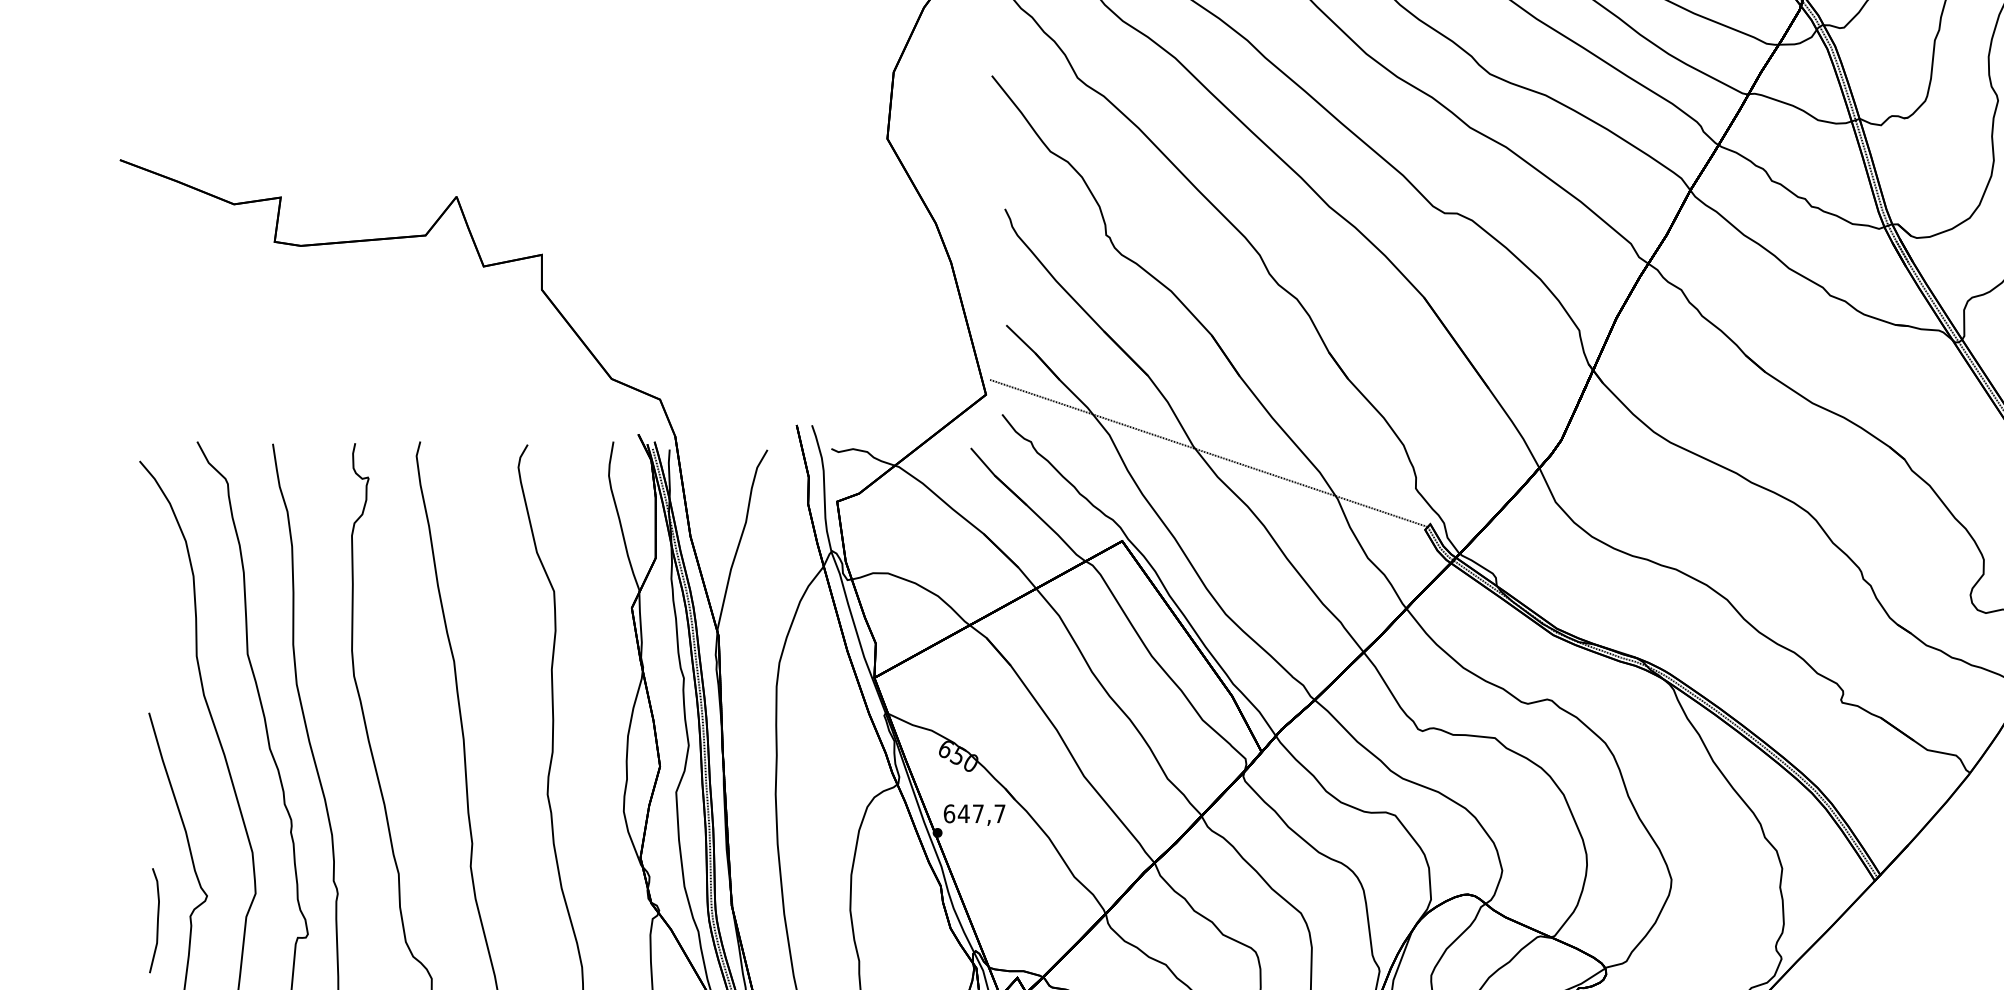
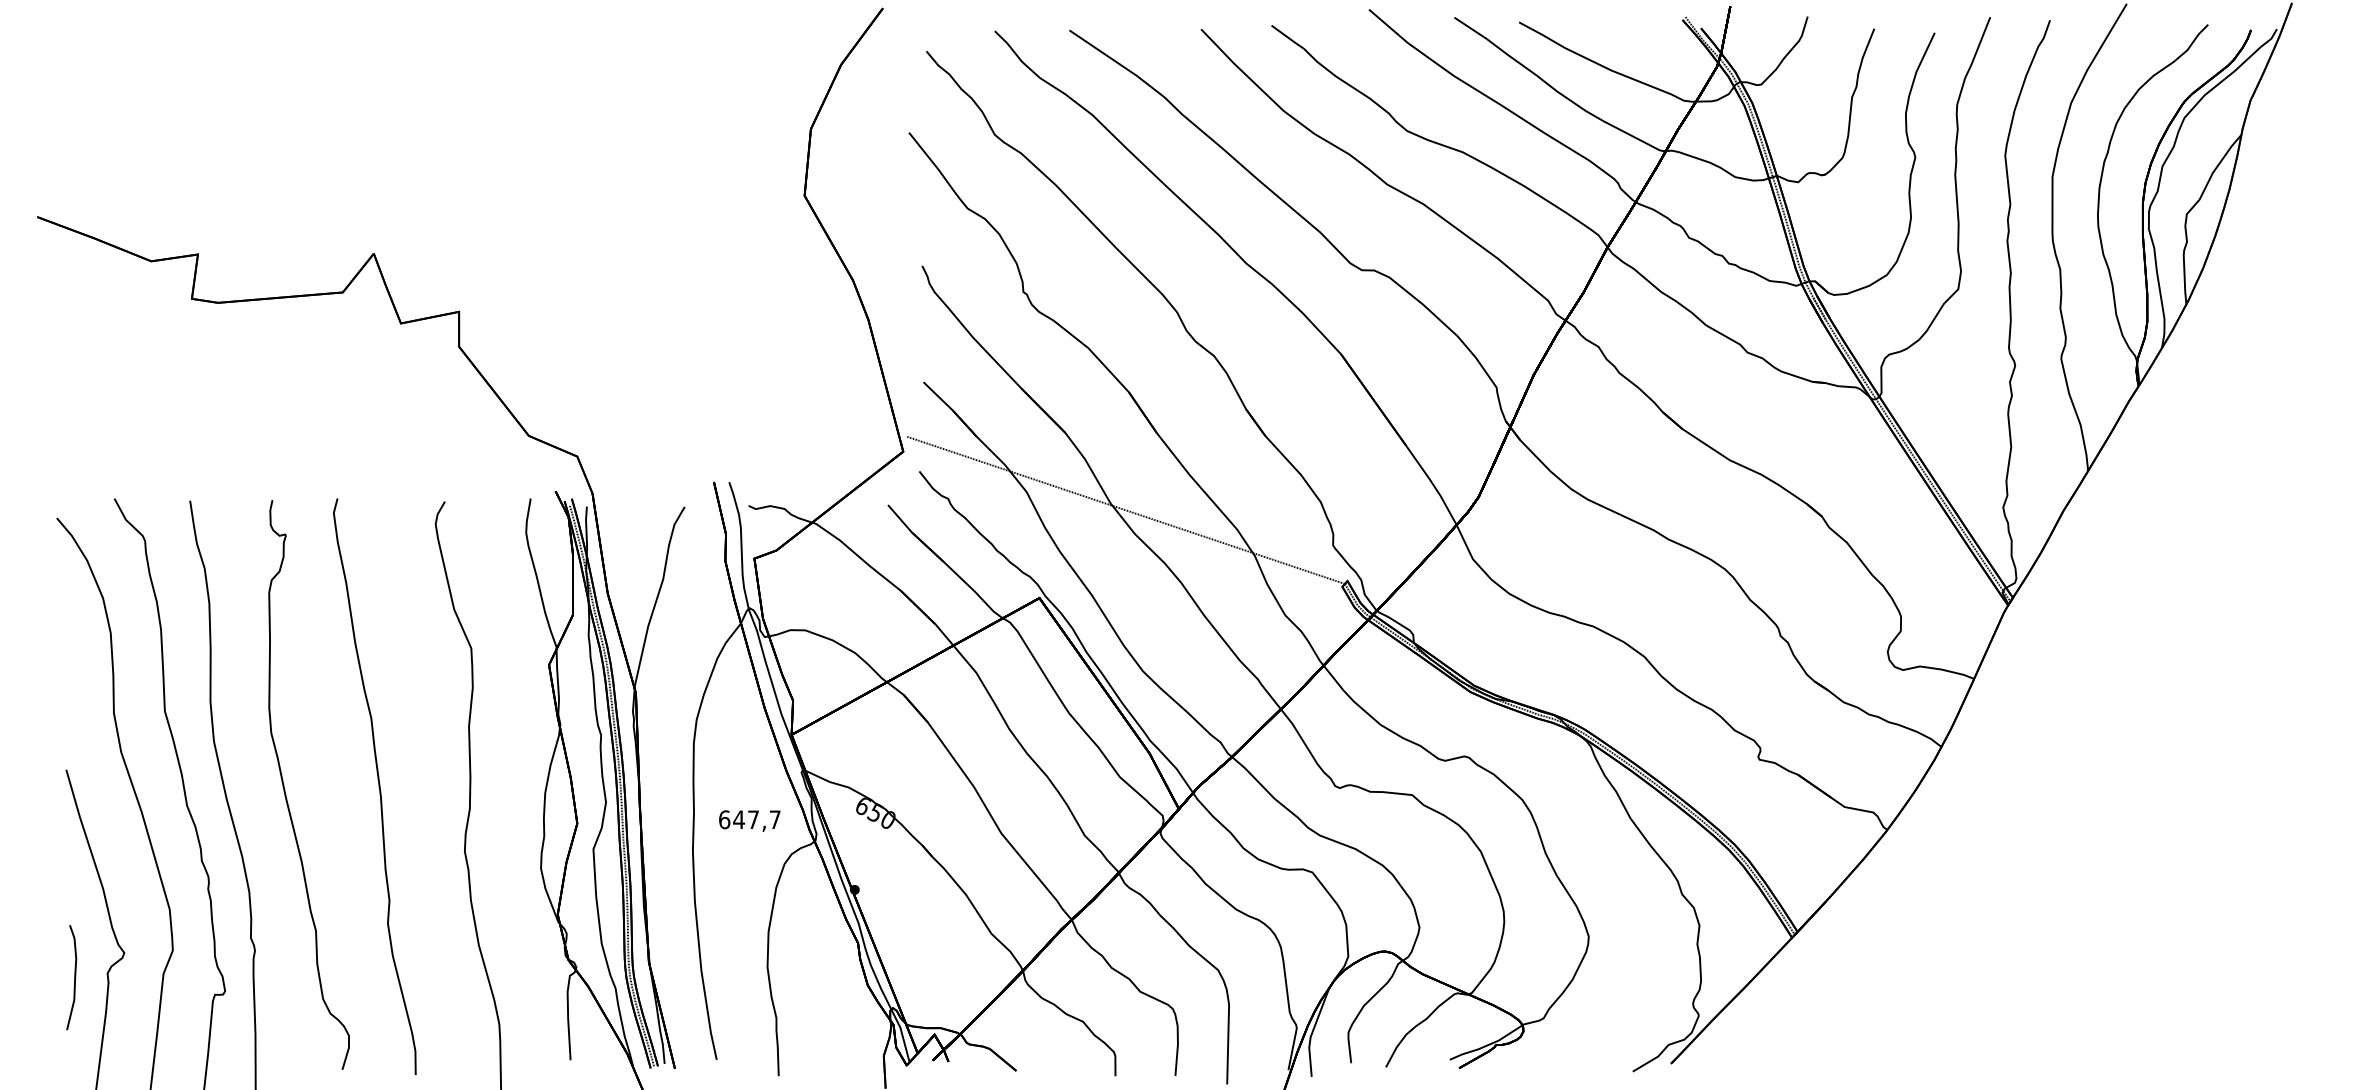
text: (974, 814) -> (749, 820), moved

